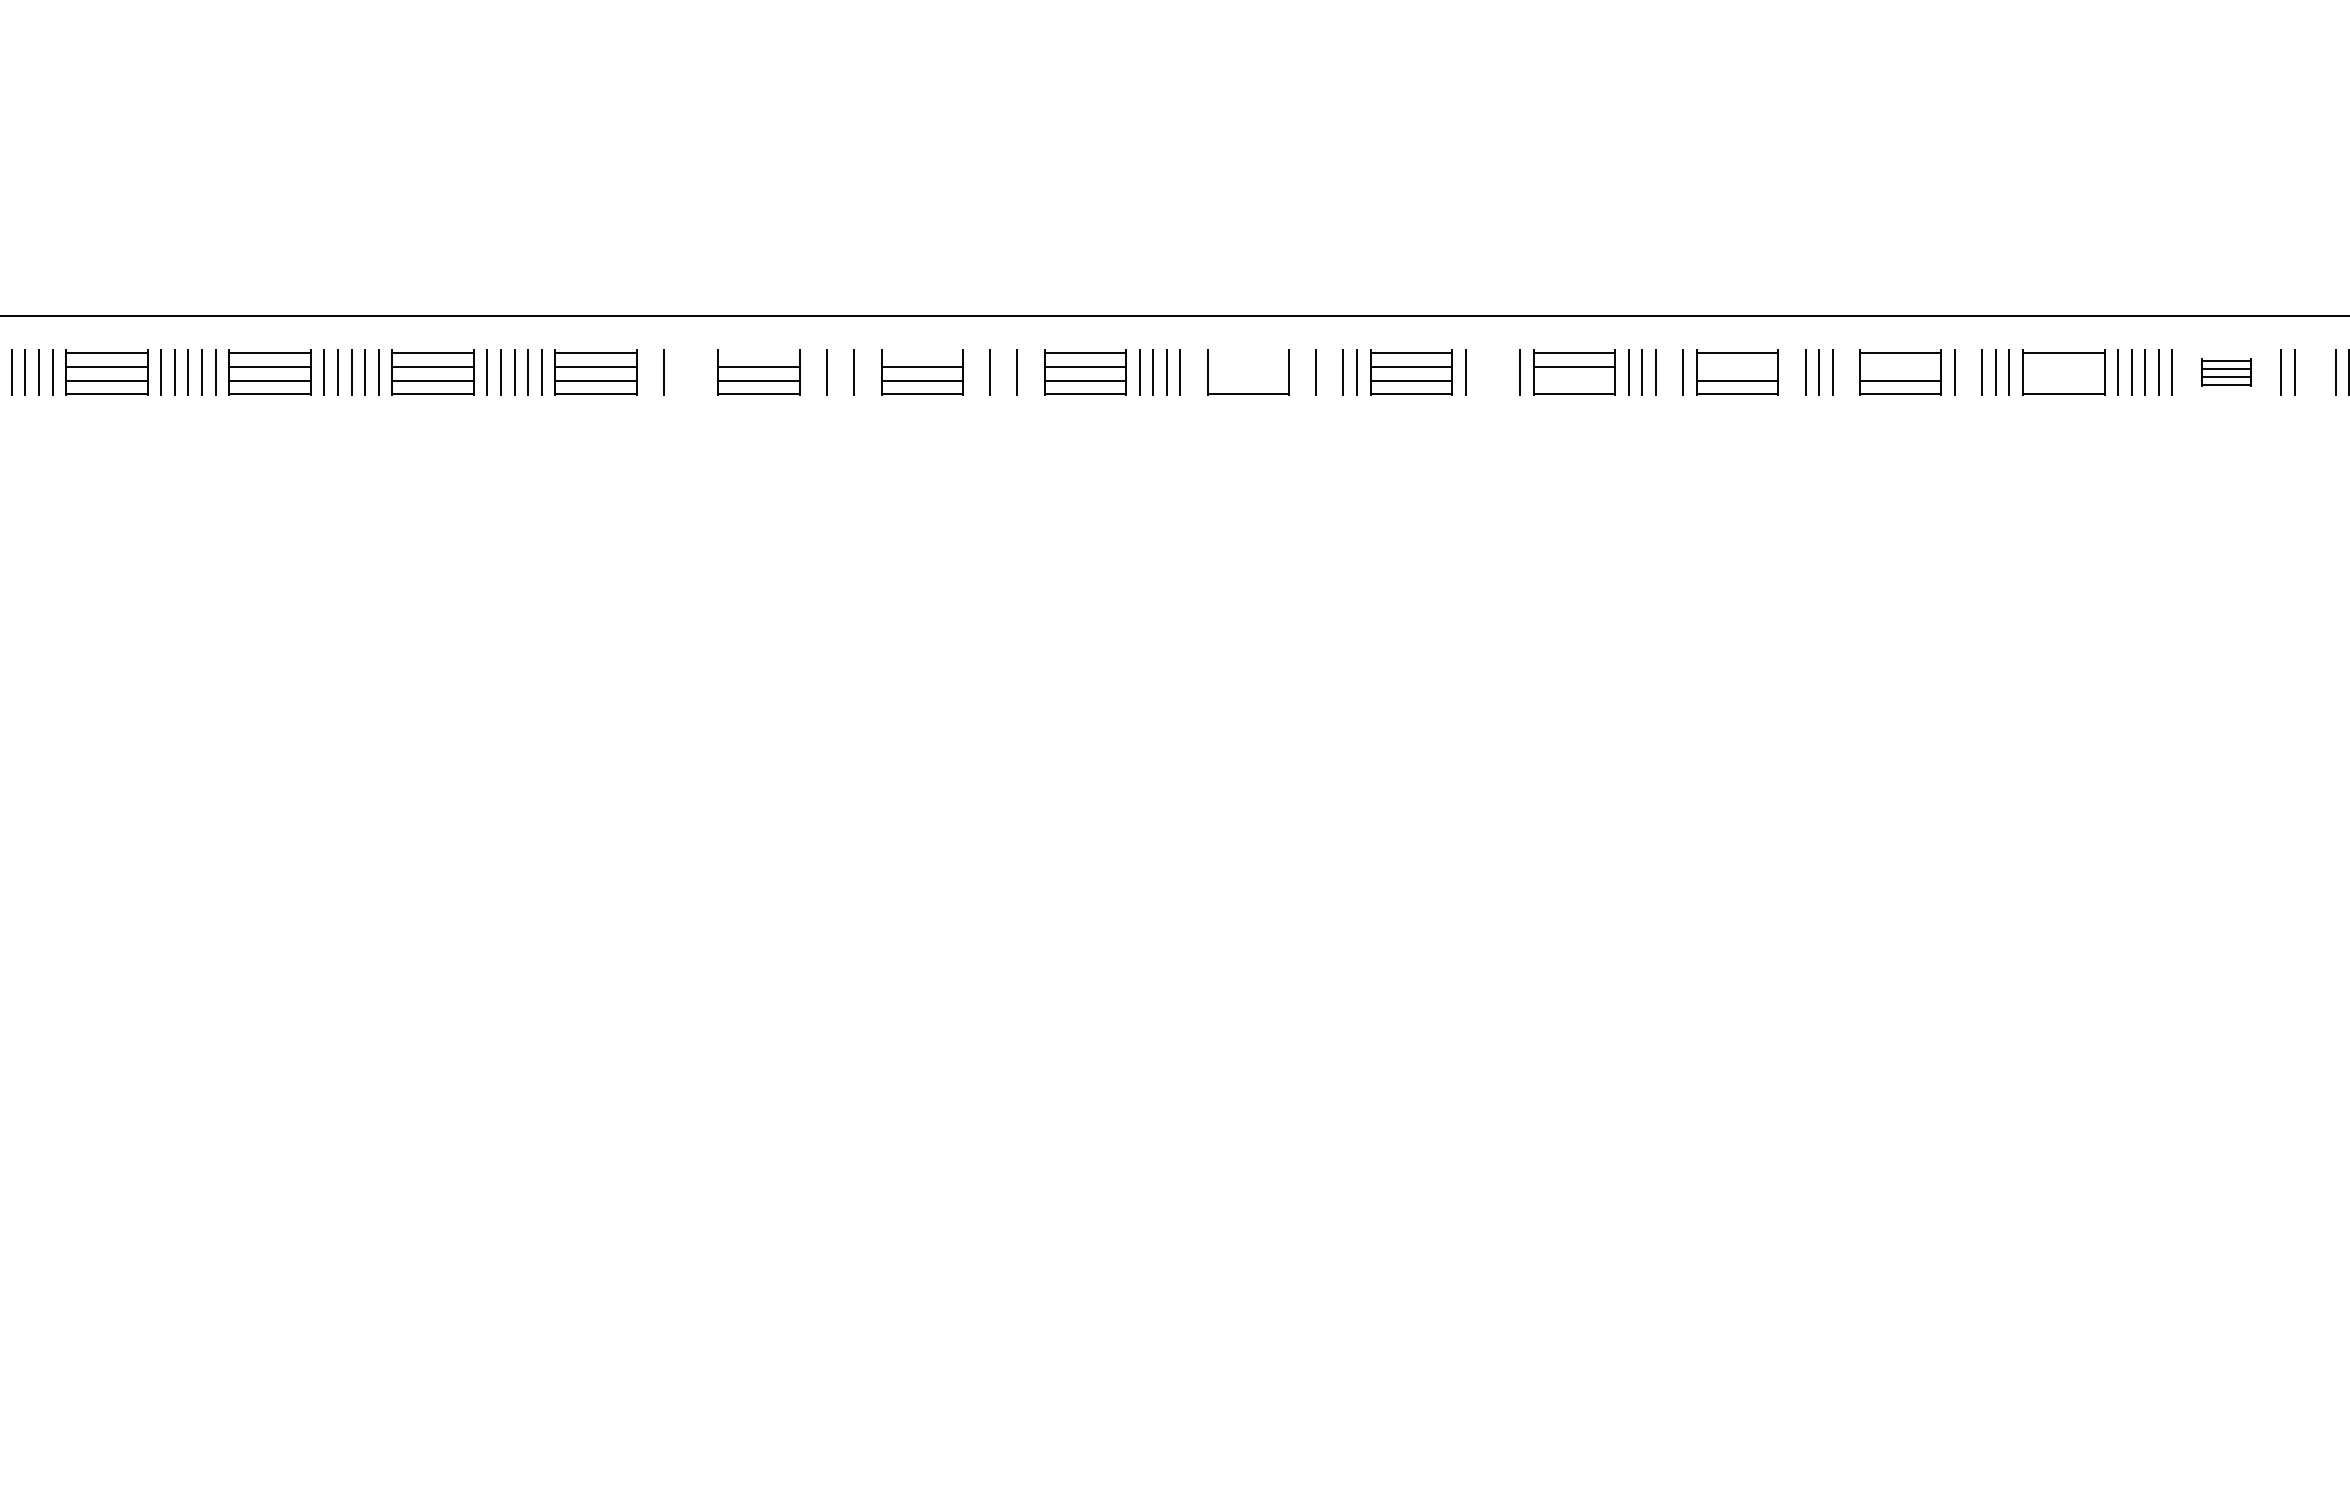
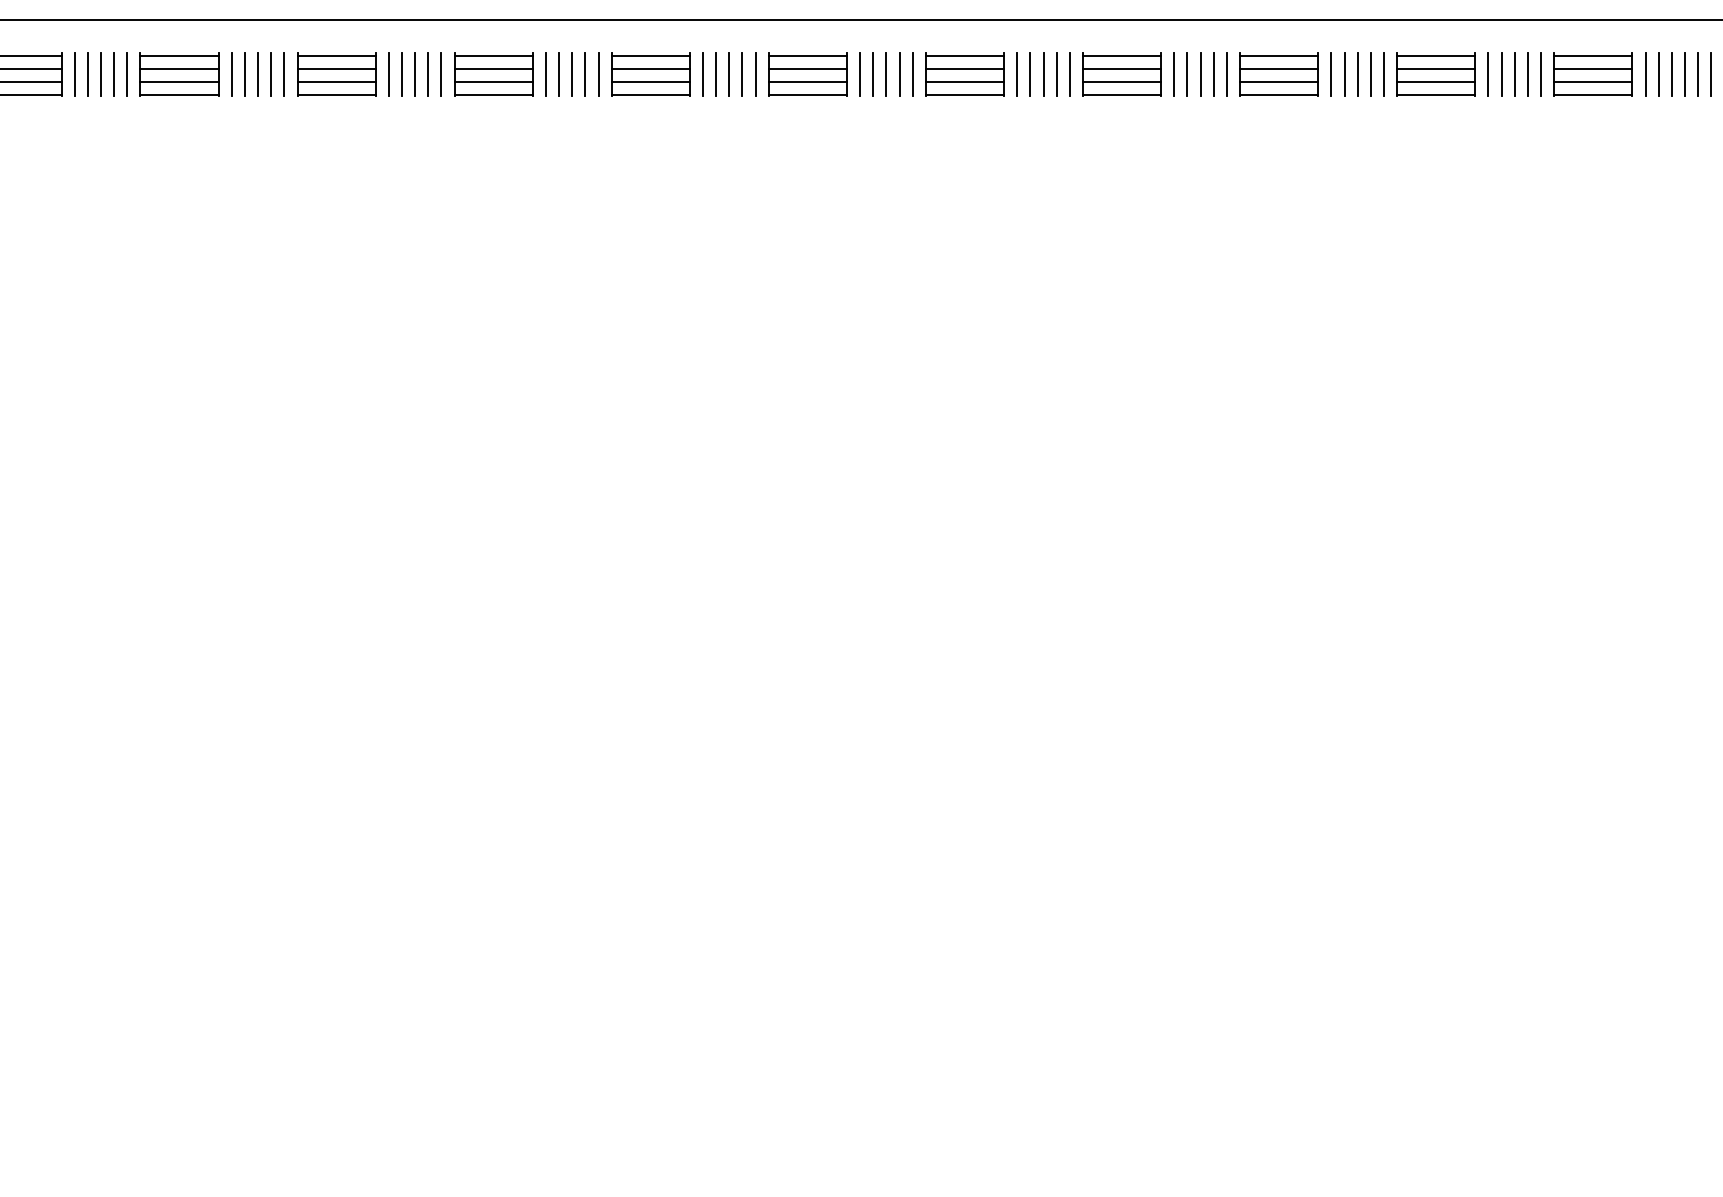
line: (758, 353) -> (179, 56), added
line: (922, 353) -> (336, 56), added
line: (1248, 353) -> (650, 56), added
line: (1248, 366) -> (650, 68), added
line: (1737, 366) -> (1121, 68), added
line: (1900, 366) -> (1278, 68), added
line: (2063, 366) -> (1435, 68), added
line: (650, 372) -> (75, 74), added
line: (677, 372) -> (101, 74), added
line: (691, 372) -> (114, 74), added
line: (704, 372) -> (127, 74), added
line: (813, 372) -> (232, 74), added
line: (840, 372) -> (258, 74), added
line: (867, 372) -> (284, 74), added
line: (976, 372) -> (389, 74), added
line: (1003, 372) -> (415, 74), added
line: (1030, 372) -> (441, 74), added
line: (1194, 372) -> (598, 74), added
line: (1302, 372) -> (702, 74), added
line: (1329, 372) -> (728, 74), added
line: (1478, 372) -> (872, 74), added
line: (1493, 372) -> (886, 74), added
line: (1506, 372) -> (899, 74), added
line: (1669, 372) -> (1056, 74), added
line: (1791, 372) -> (1173, 74), added
line: (1846, 372) -> (1226, 74), added
line: (1968, 372) -> (1344, 74), added
part: (2226, 372) -> (1592, 74), size x1.67
line: (2308, 372) -> (1671, 74), added
line: (2321, 372) -> (1684, 74), added
line: (1248, 380) -> (650, 82), added
line: (1574, 380) -> (964, 82), added
line: (2063, 380) -> (1435, 82), added

